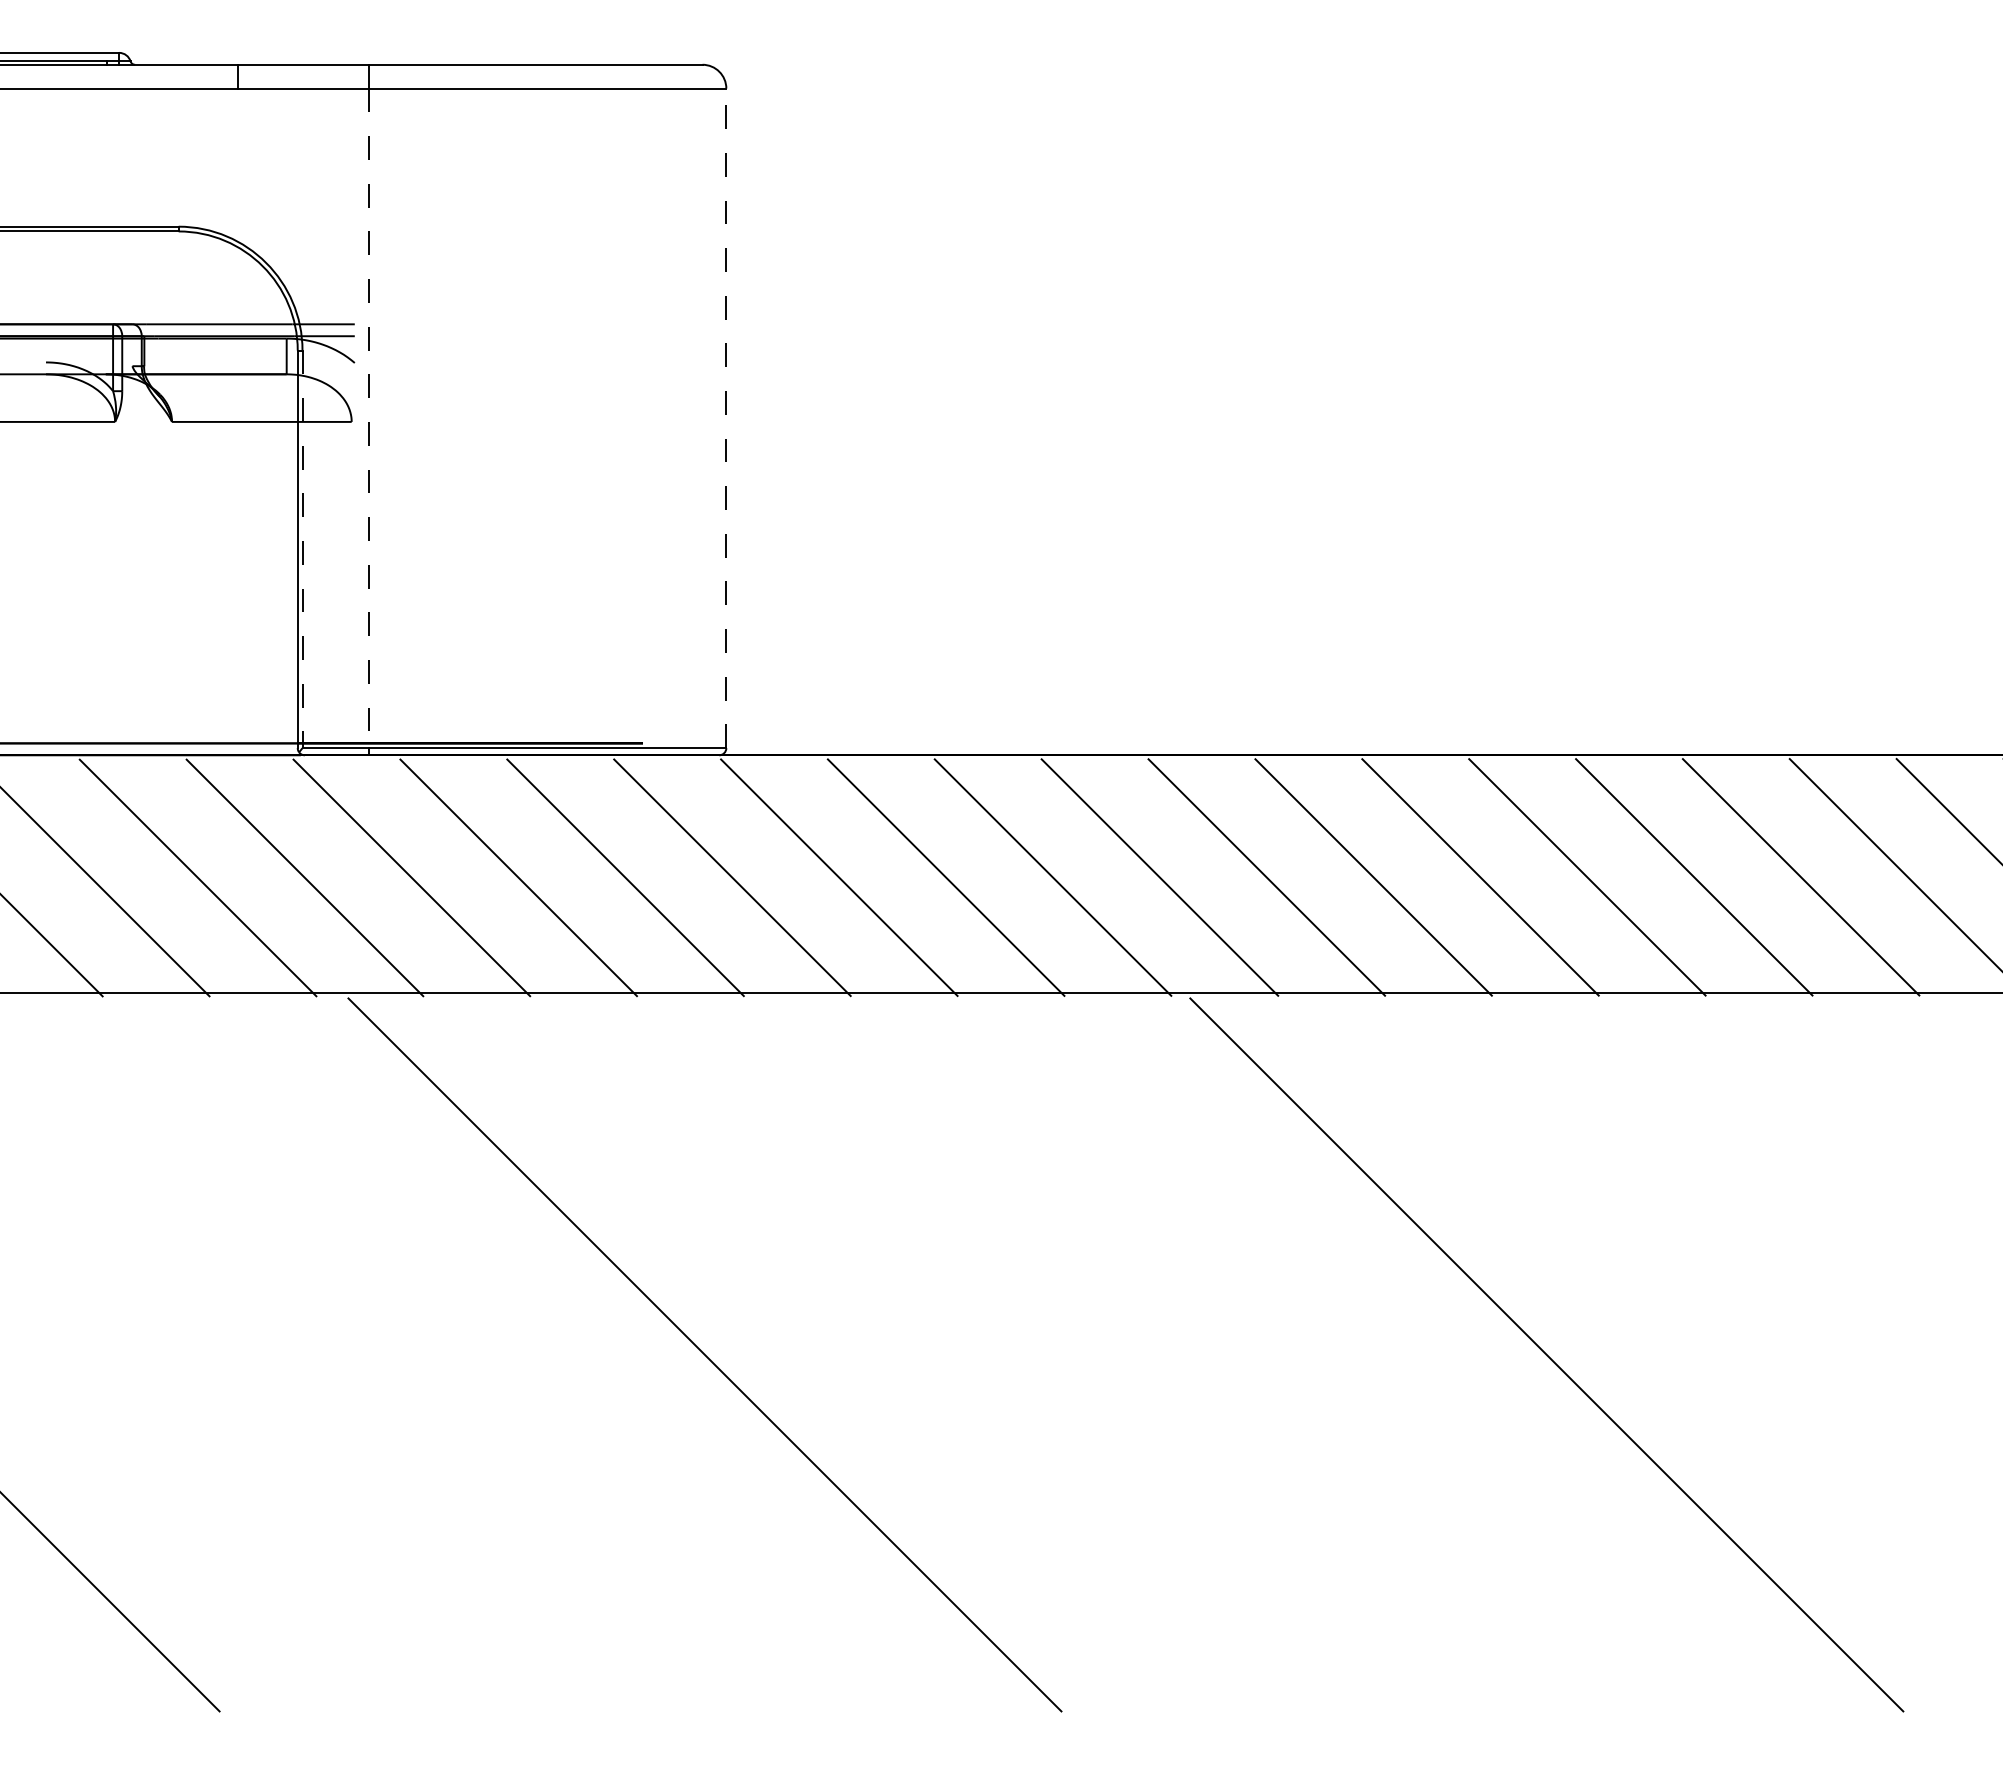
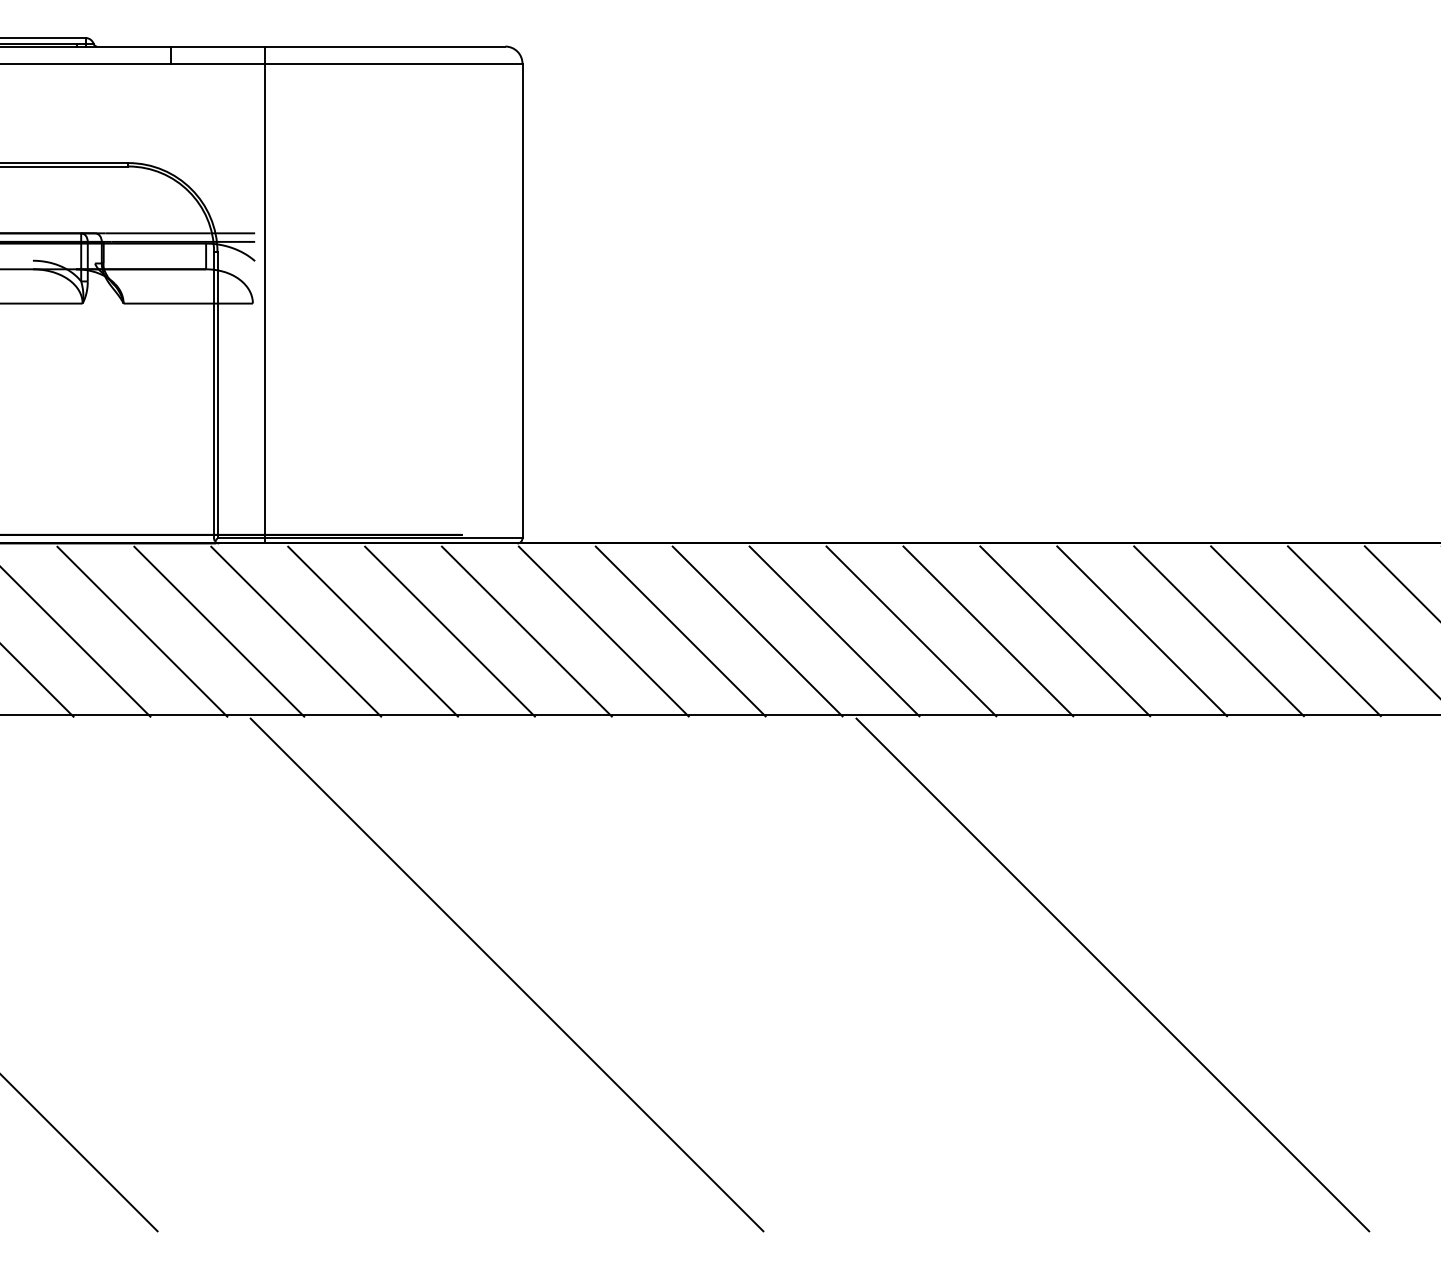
line: (369, 418) -> (265, 301), dashed -> solid
line: (726, 418) -> (522, 301), dashed -> solid
line: (302, 549) -> (217, 395), dashed -> solid

